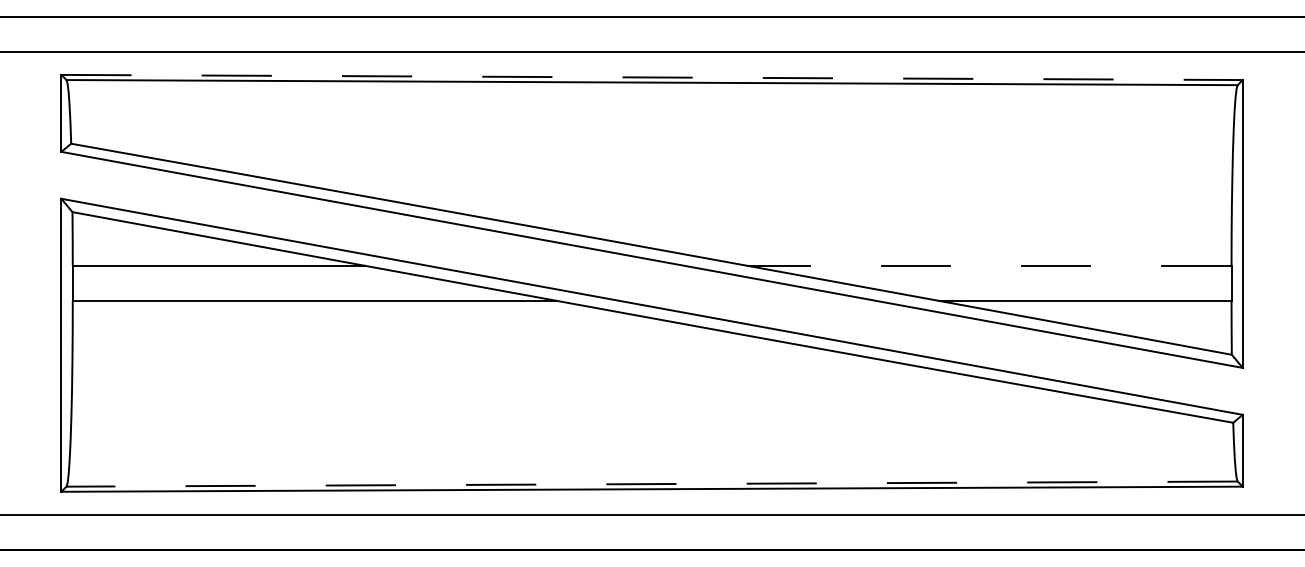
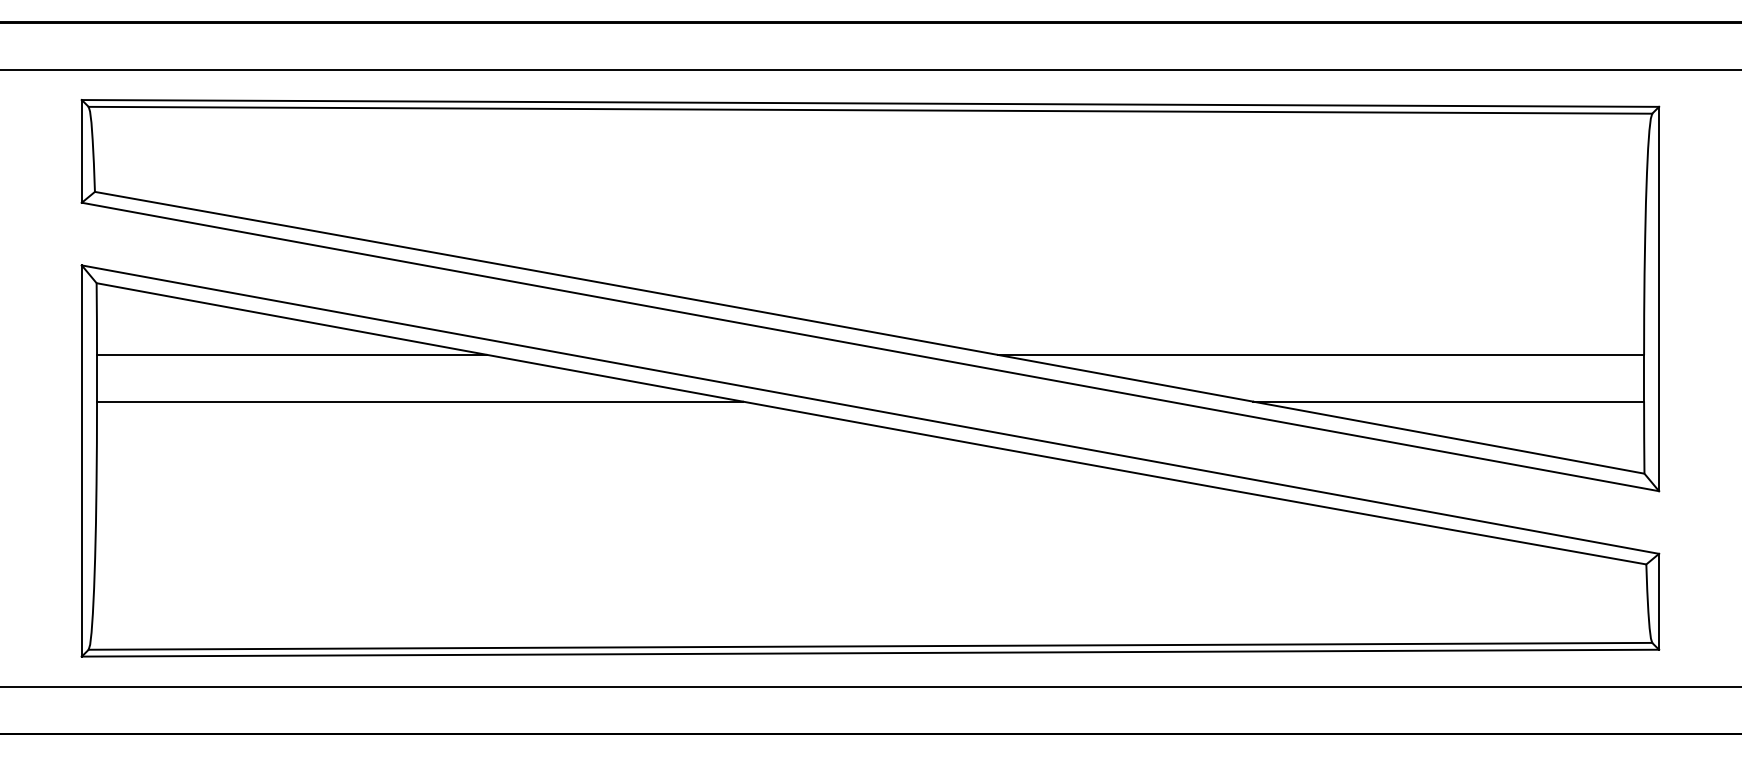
line: (652, 77) -> (871, 103), dashed -> solid
line: (989, 265) -> (1320, 354), dashed -> solid
line: (652, 484) -> (871, 646), dashed -> solid

